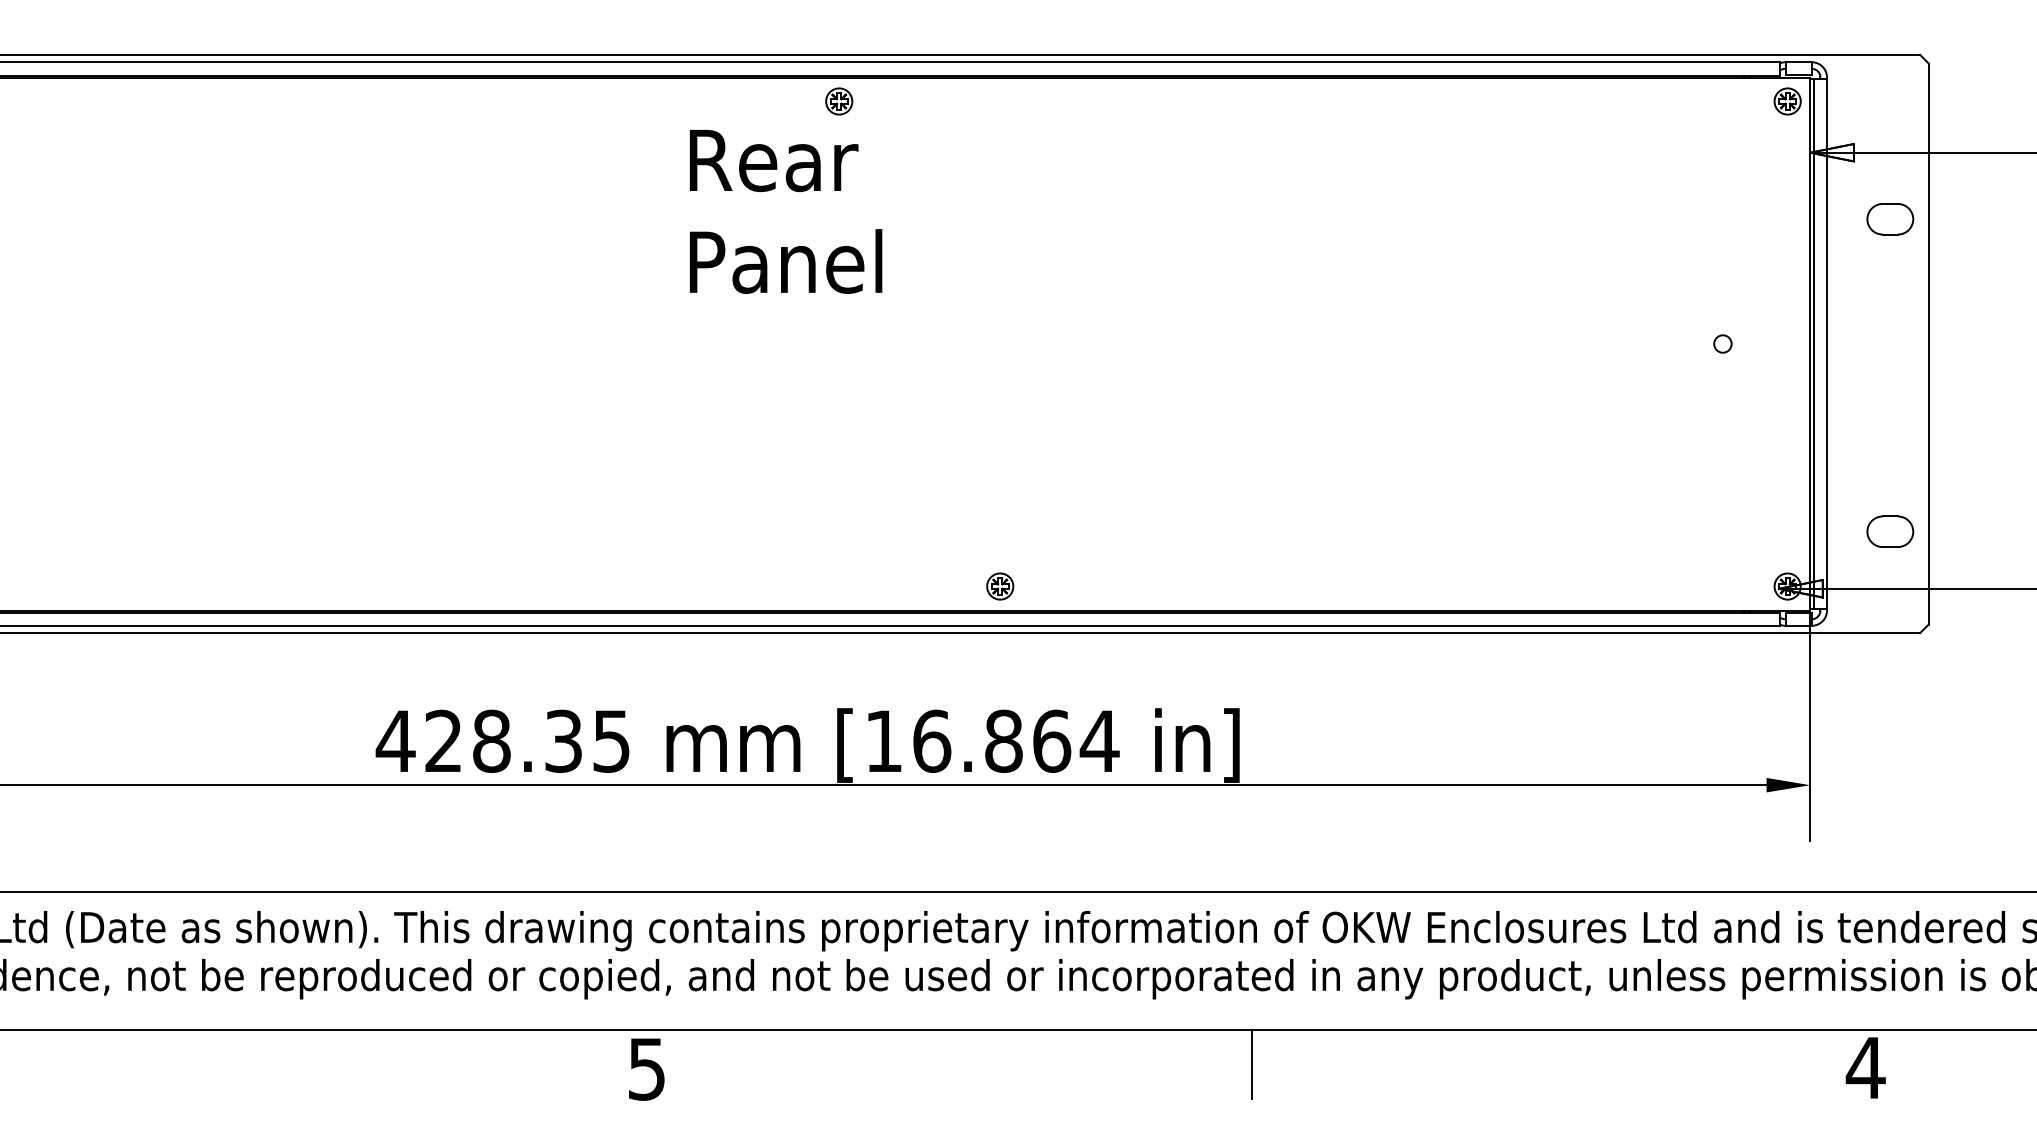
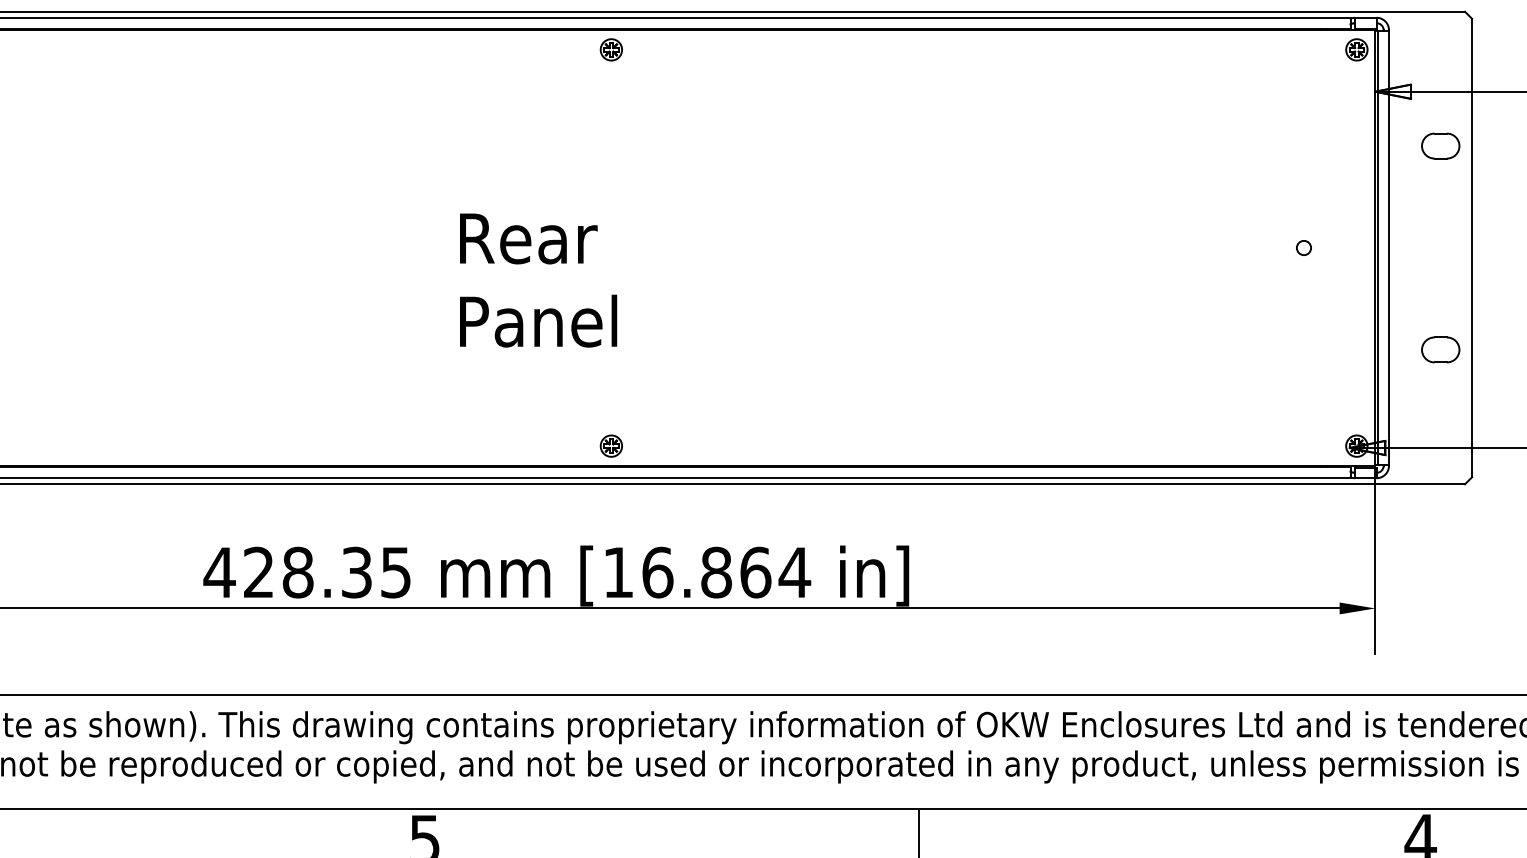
part: (839, 101) -> (611, 49), moved
text: (786, 211) -> (538, 280), moved
part: (1890, 531) -> (1440, 349), moved
part: (1000, 586) -> (611, 446), moved

